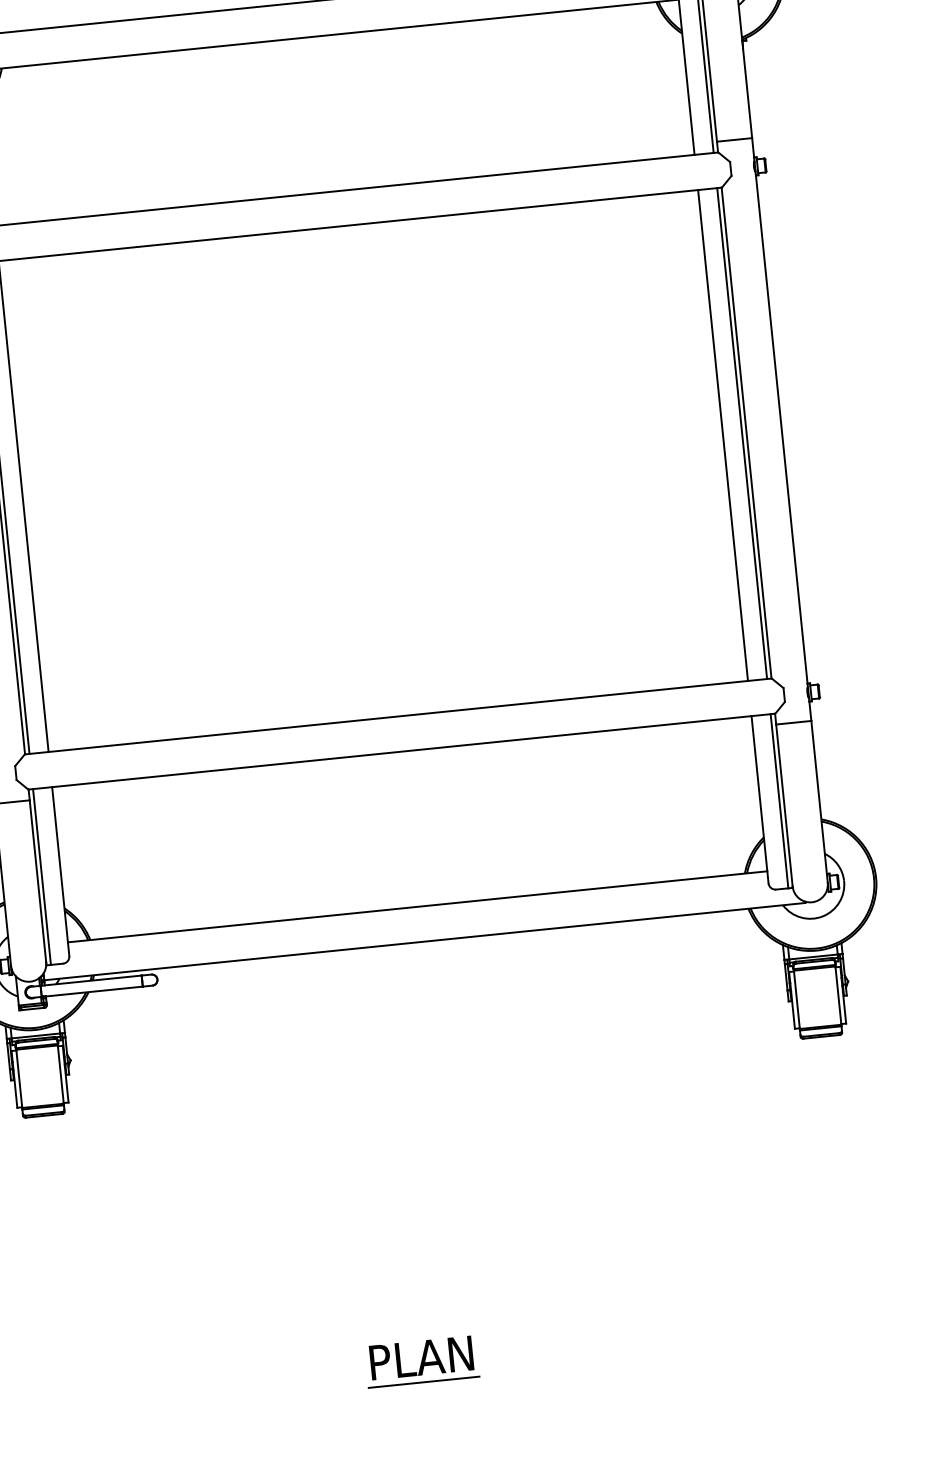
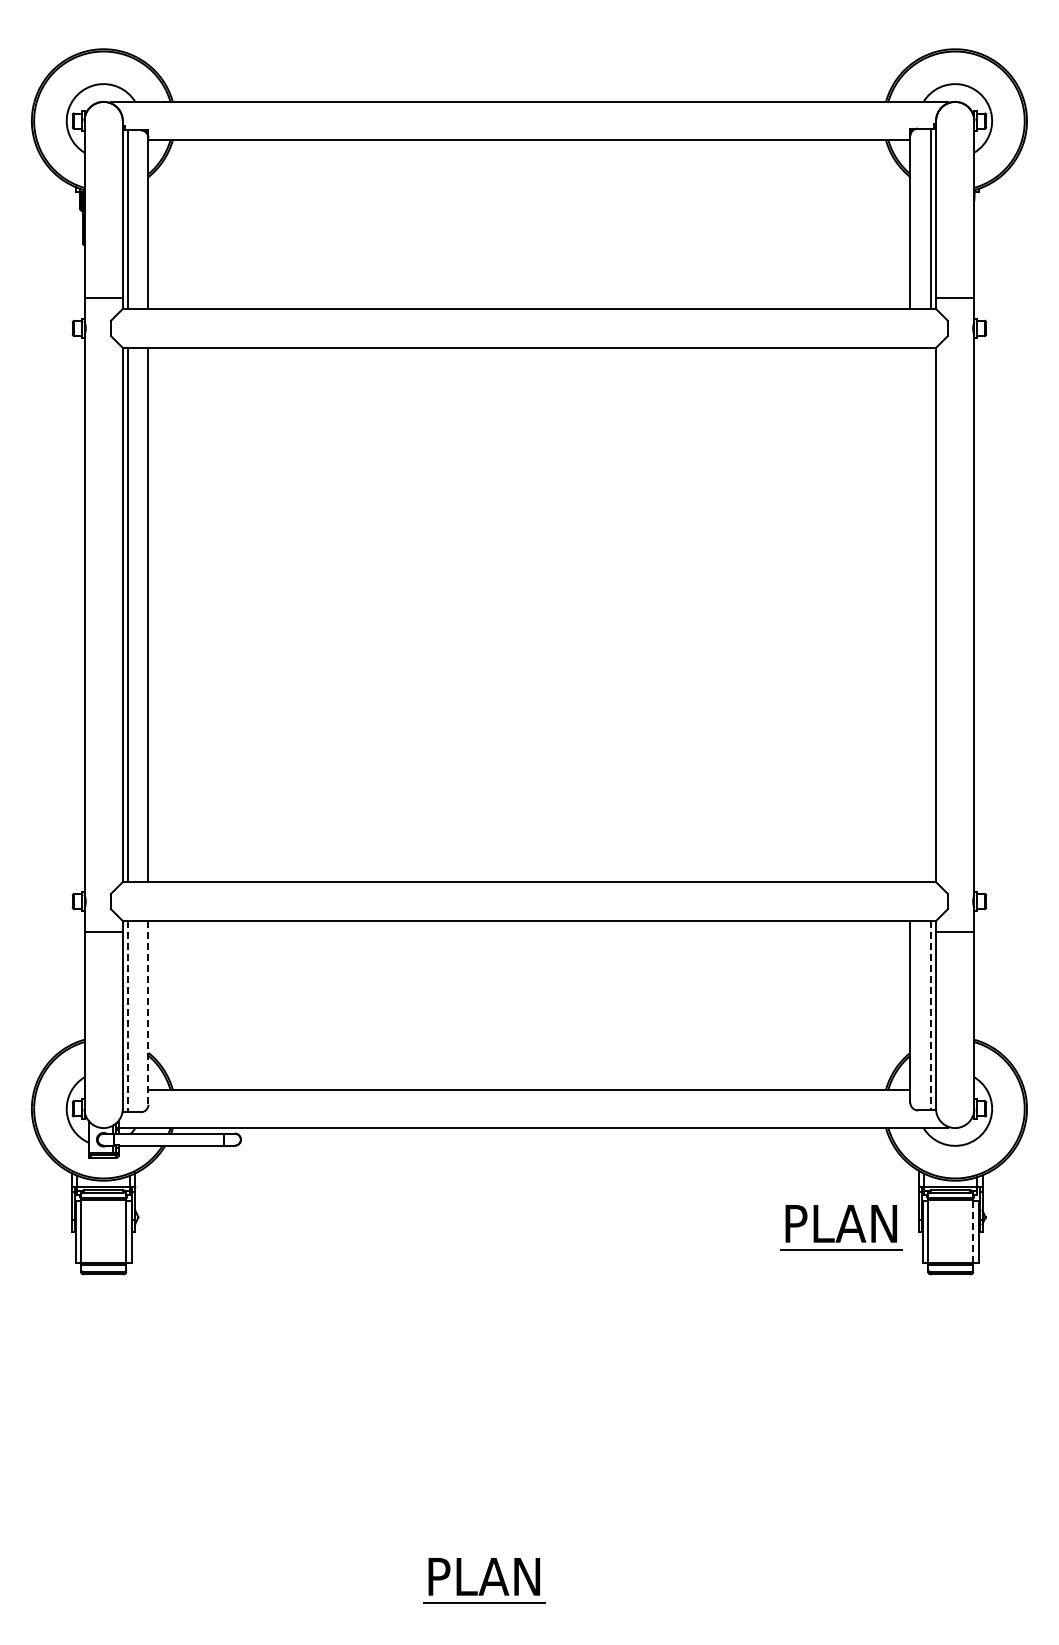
line: (742, 433) -> (931, 614), removed
line: (723, 435) -> (910, 614), removed
line: (779, 801) -> (931, 1015), solid -> dashed
line: (60, 872) -> (148, 1013), solid -> dashed
line: (41, 877) -> (127, 1016), solid -> dashed
line: (838, 995) -> (973, 1231), solid -> dashed
part: (716, 1004) -> (841, 1227), added

